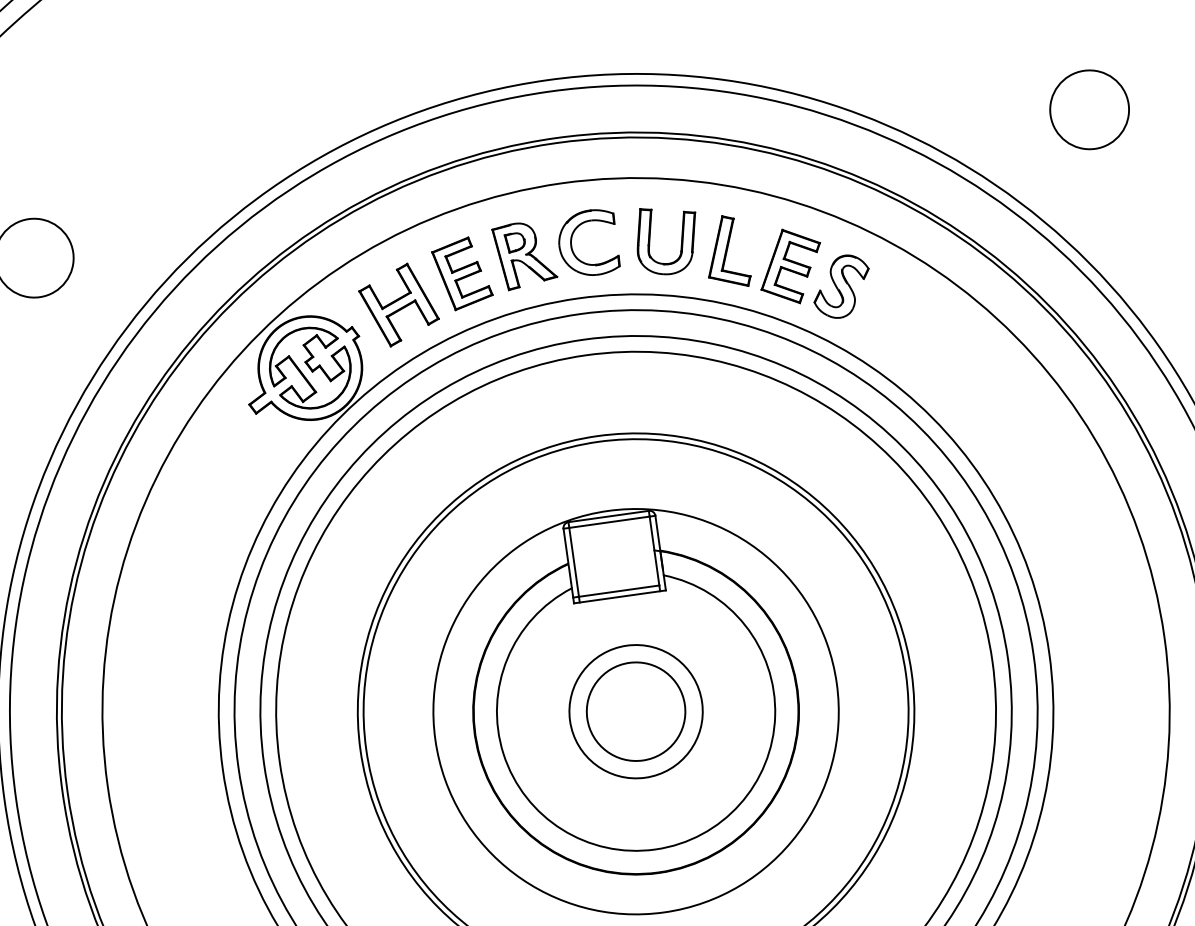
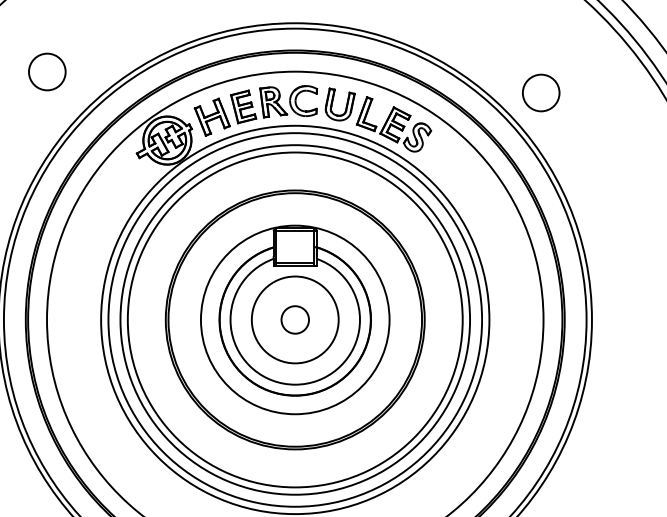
circle: (1090, 108) -> (541, 92), moved
circle: (636, 710) -> (295, 319), size x0.6
circle: (636, 710) -> (295, 319), size x1.4

